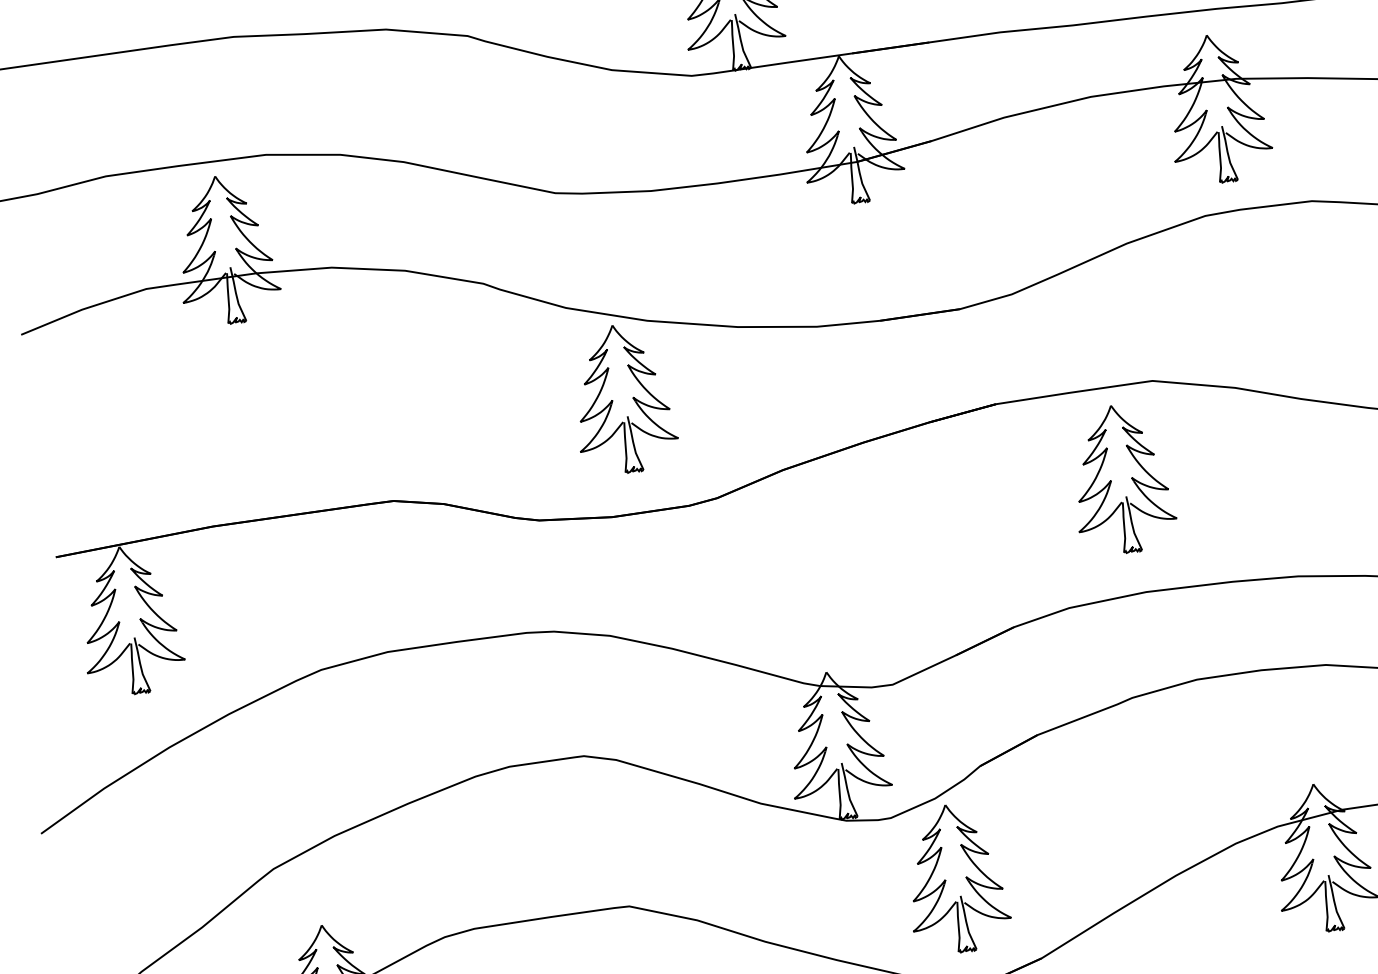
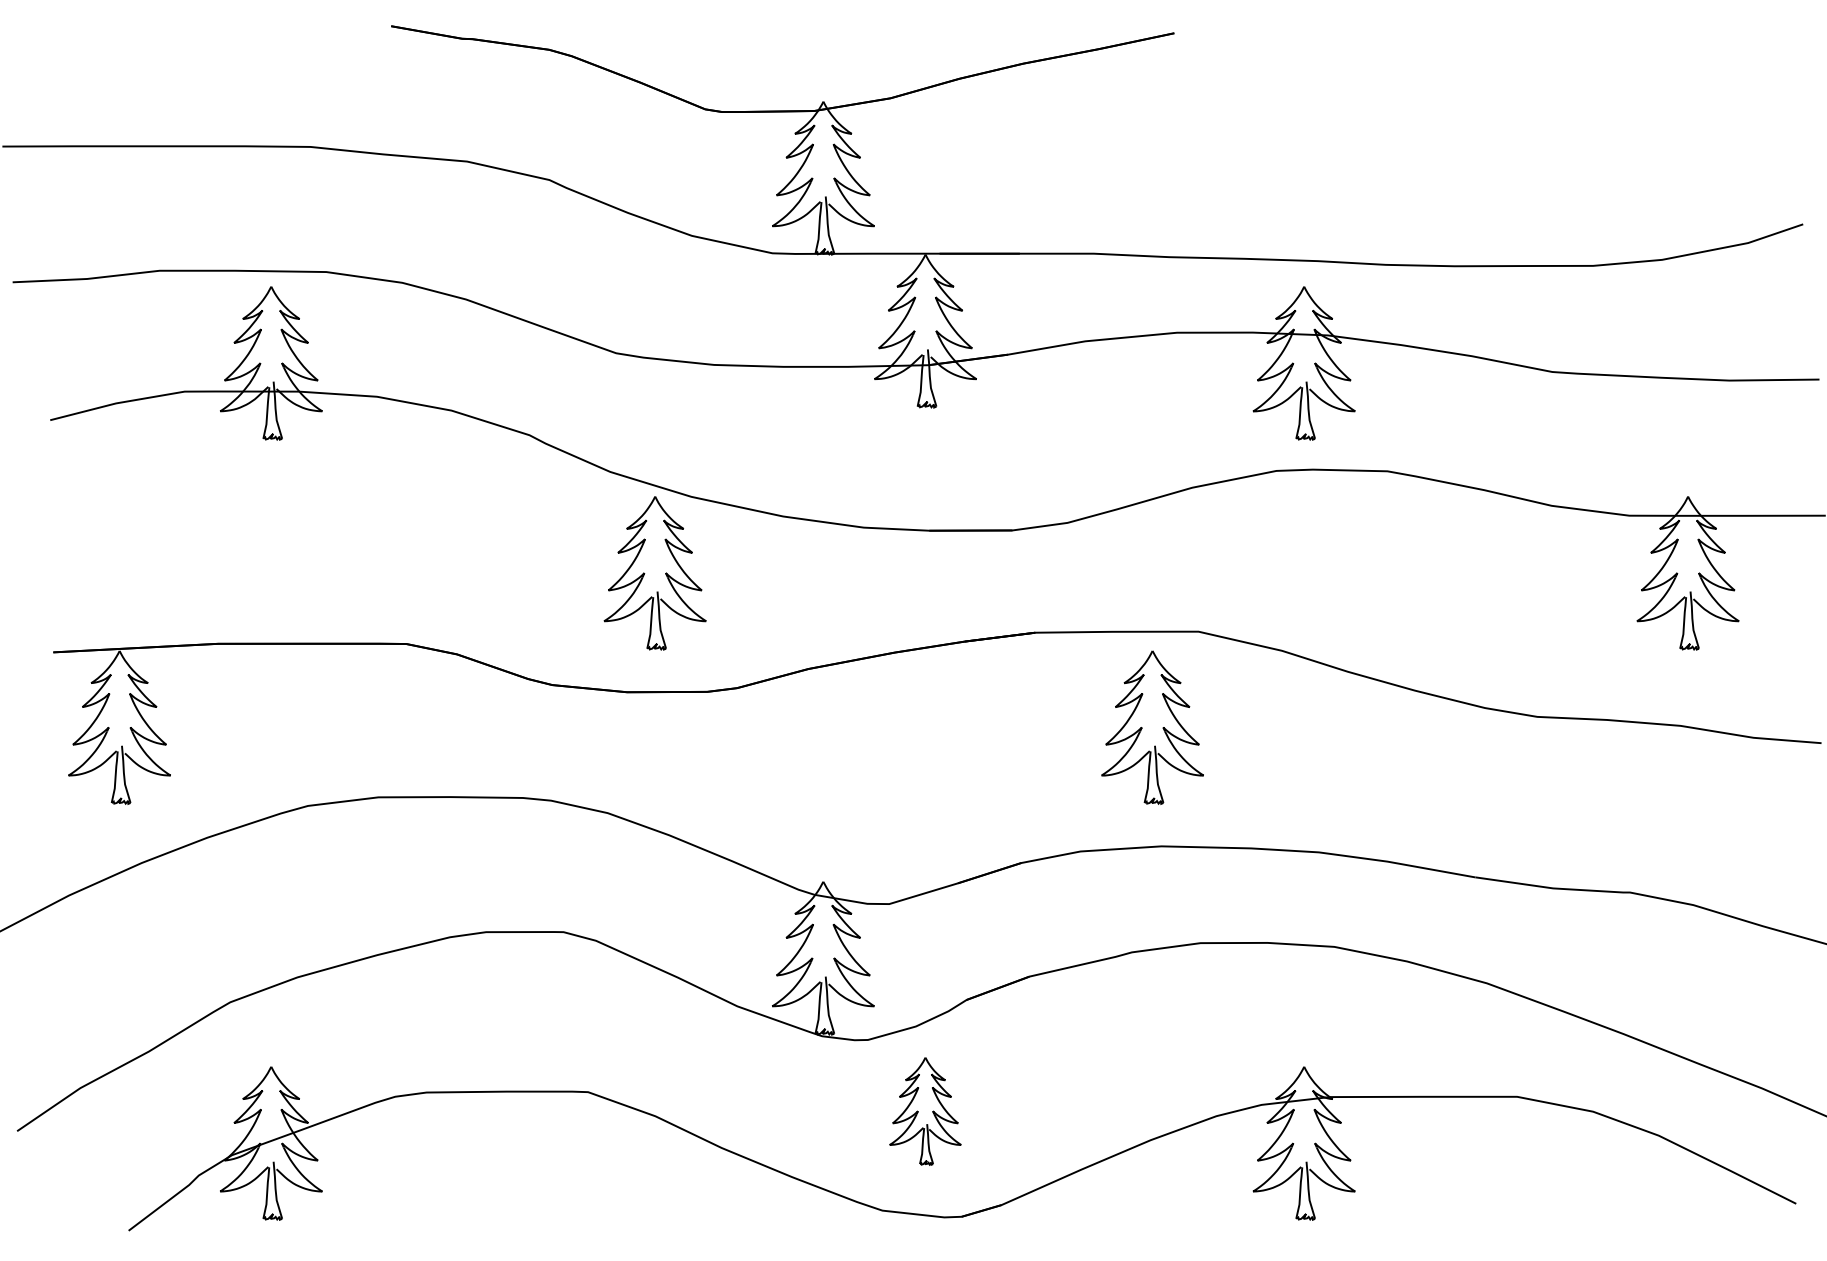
part: (955, 878) -> (925, 1111), size x0.7

